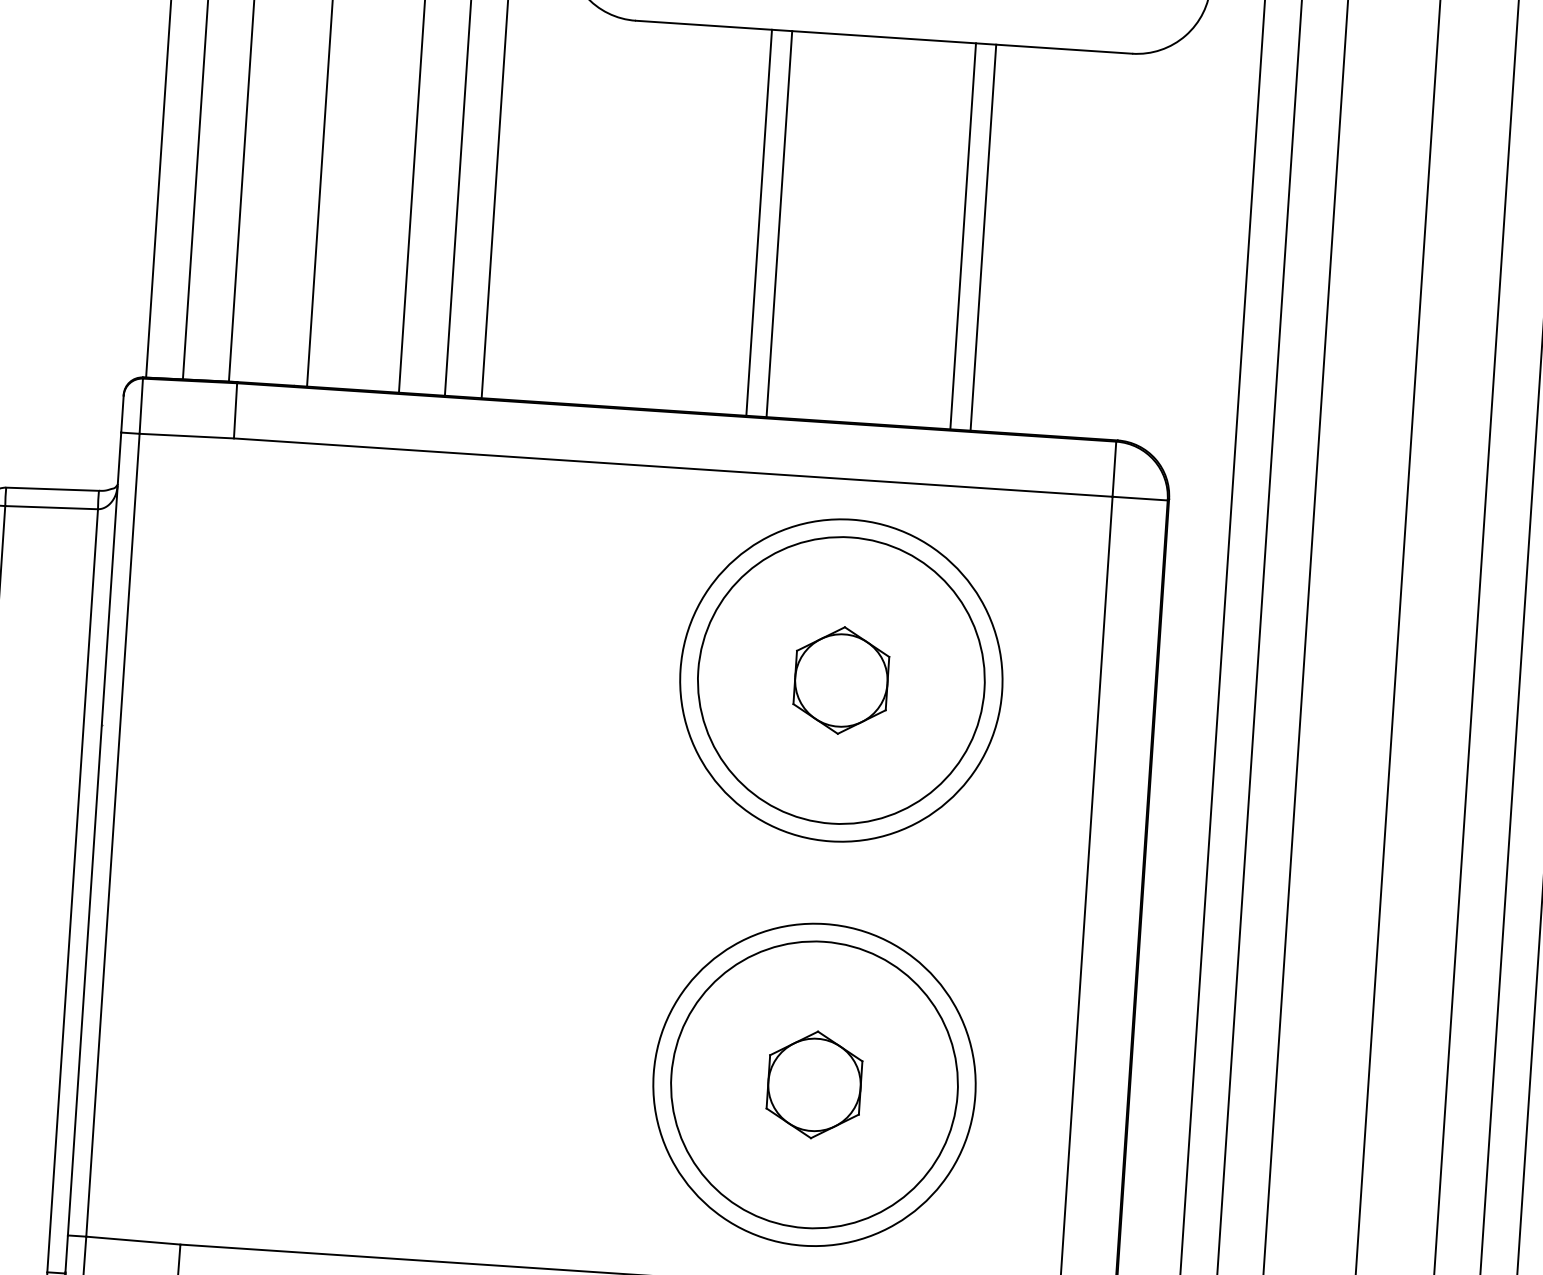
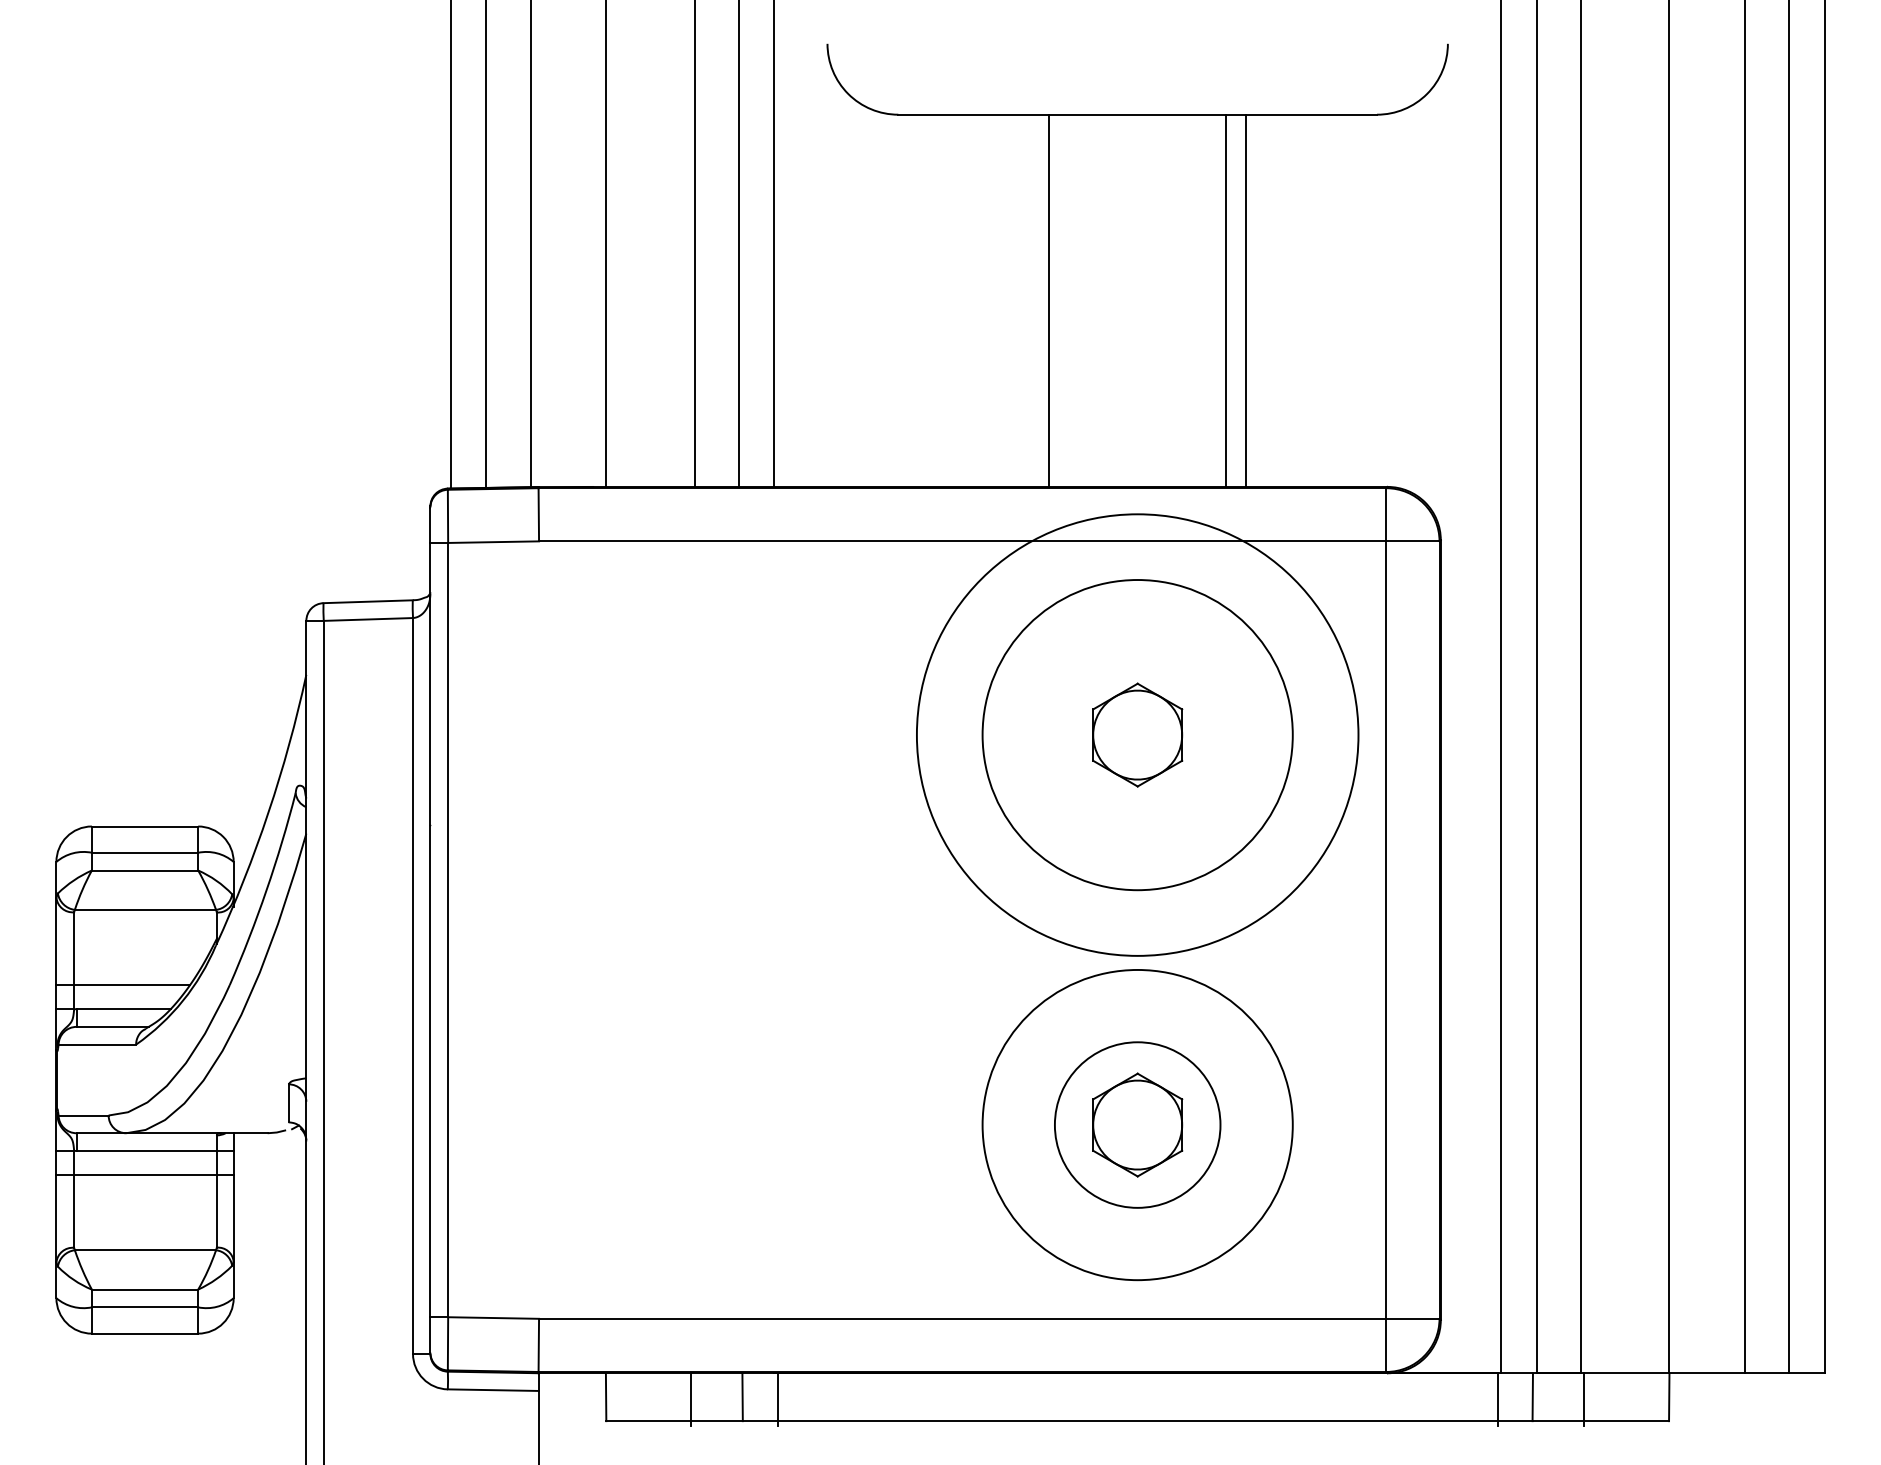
line: (759, 222) -> (1029, 300), removed
circle: (841, 680) -> (1137, 735), size x1.6
circle: (814, 1085) -> (1137, 1125), size x0.6

